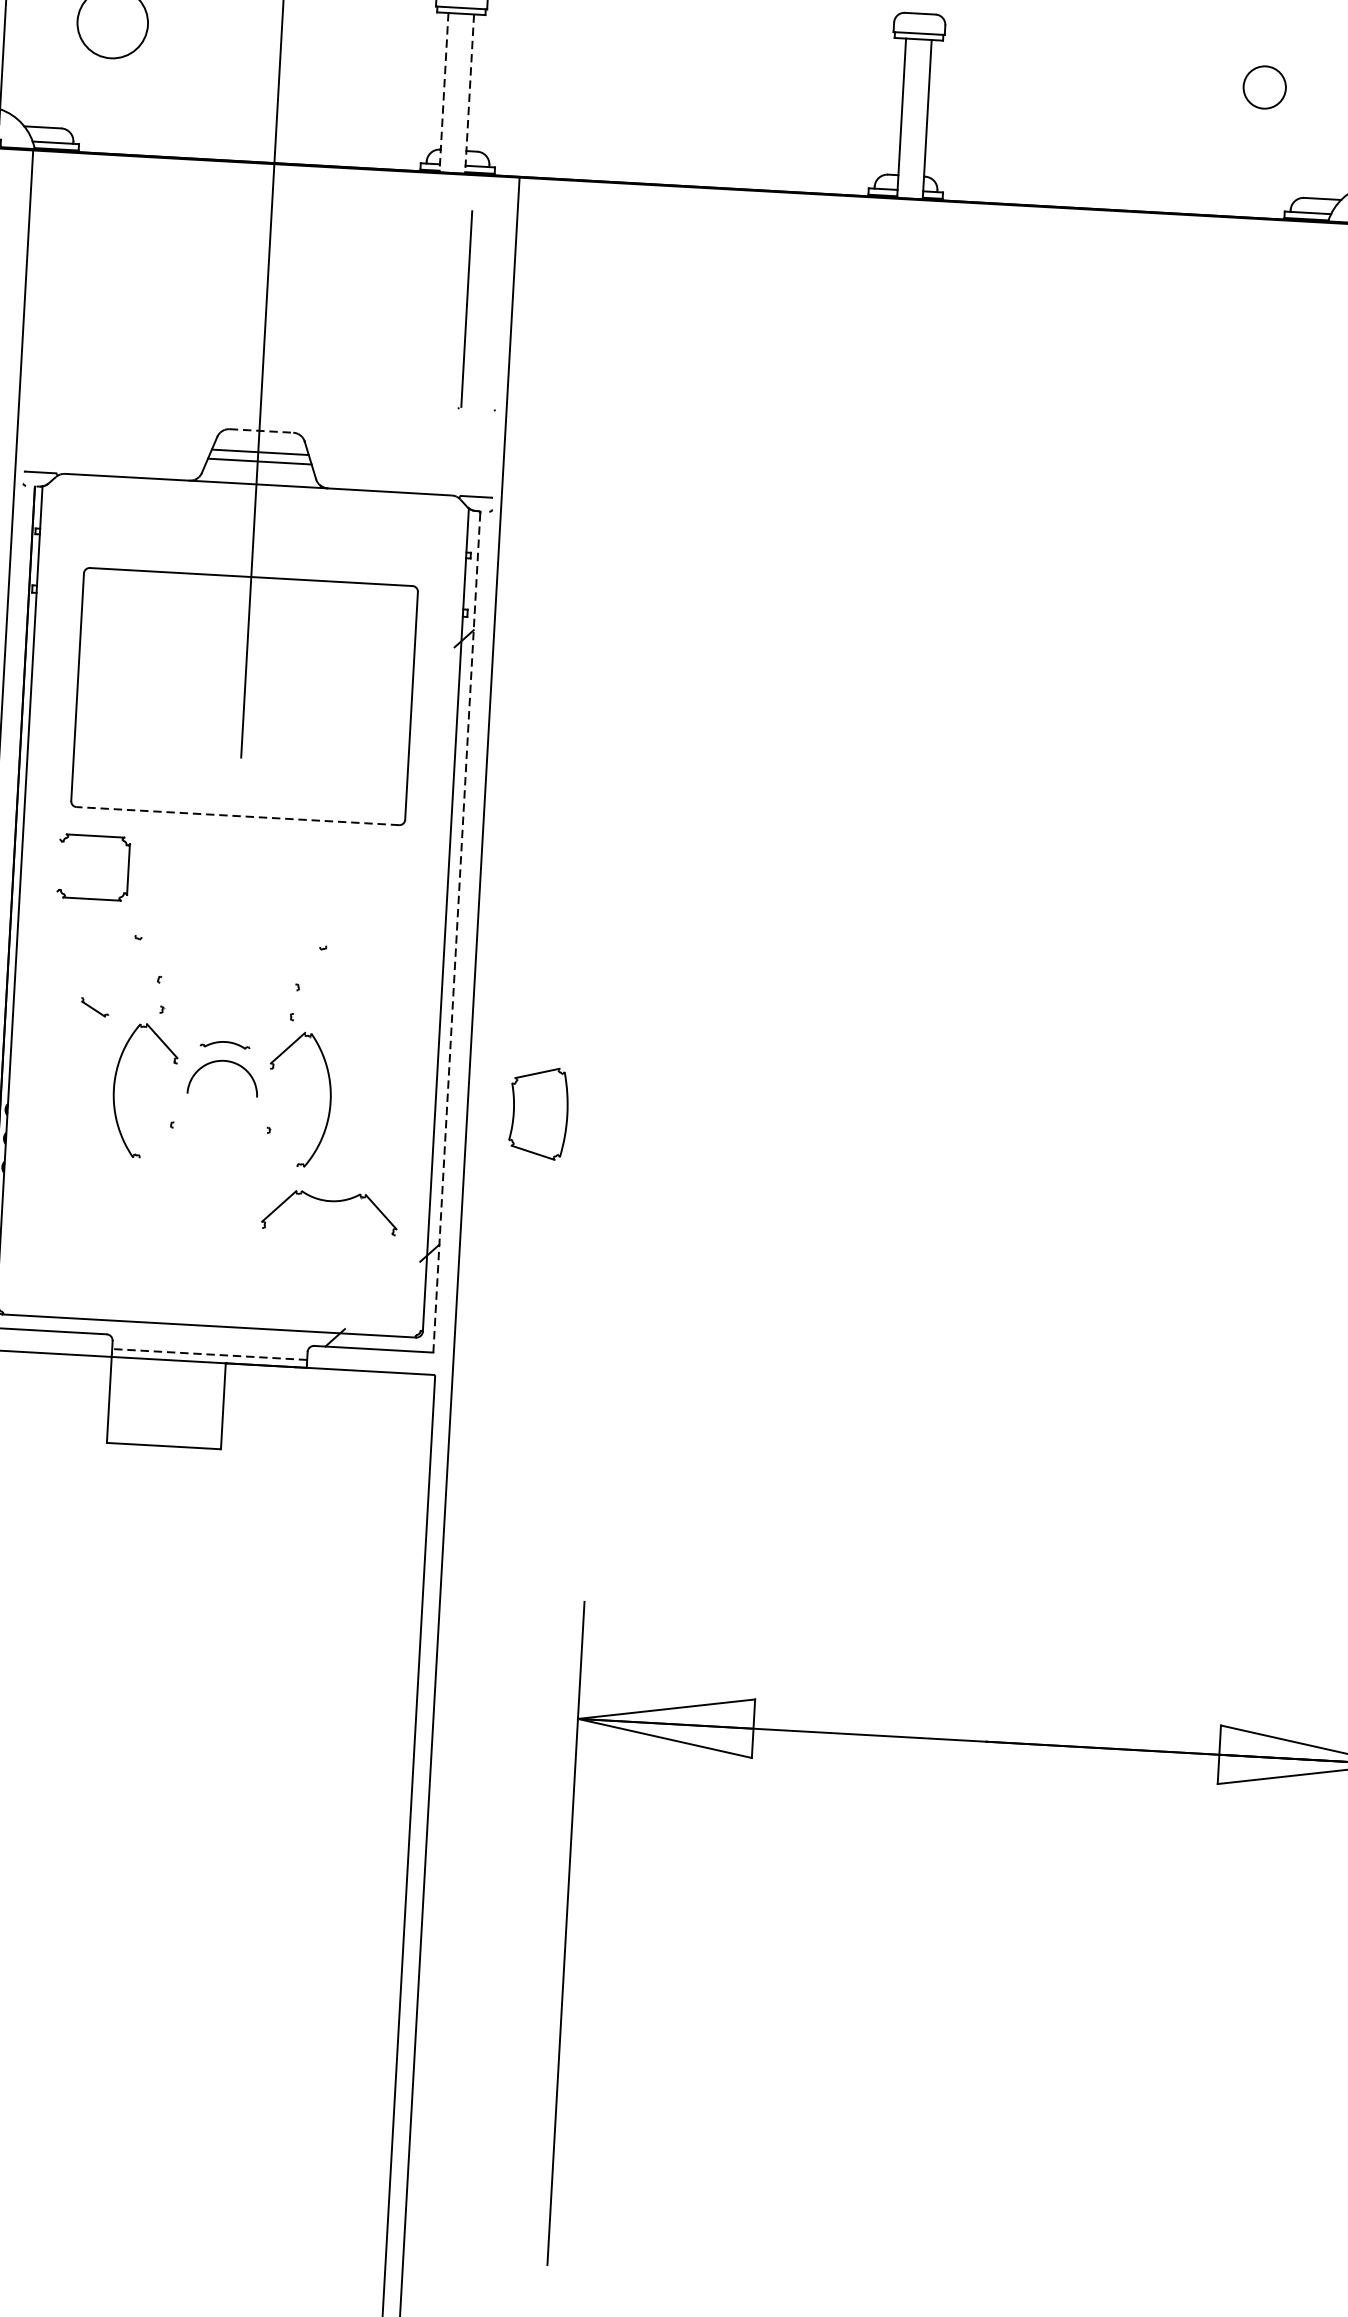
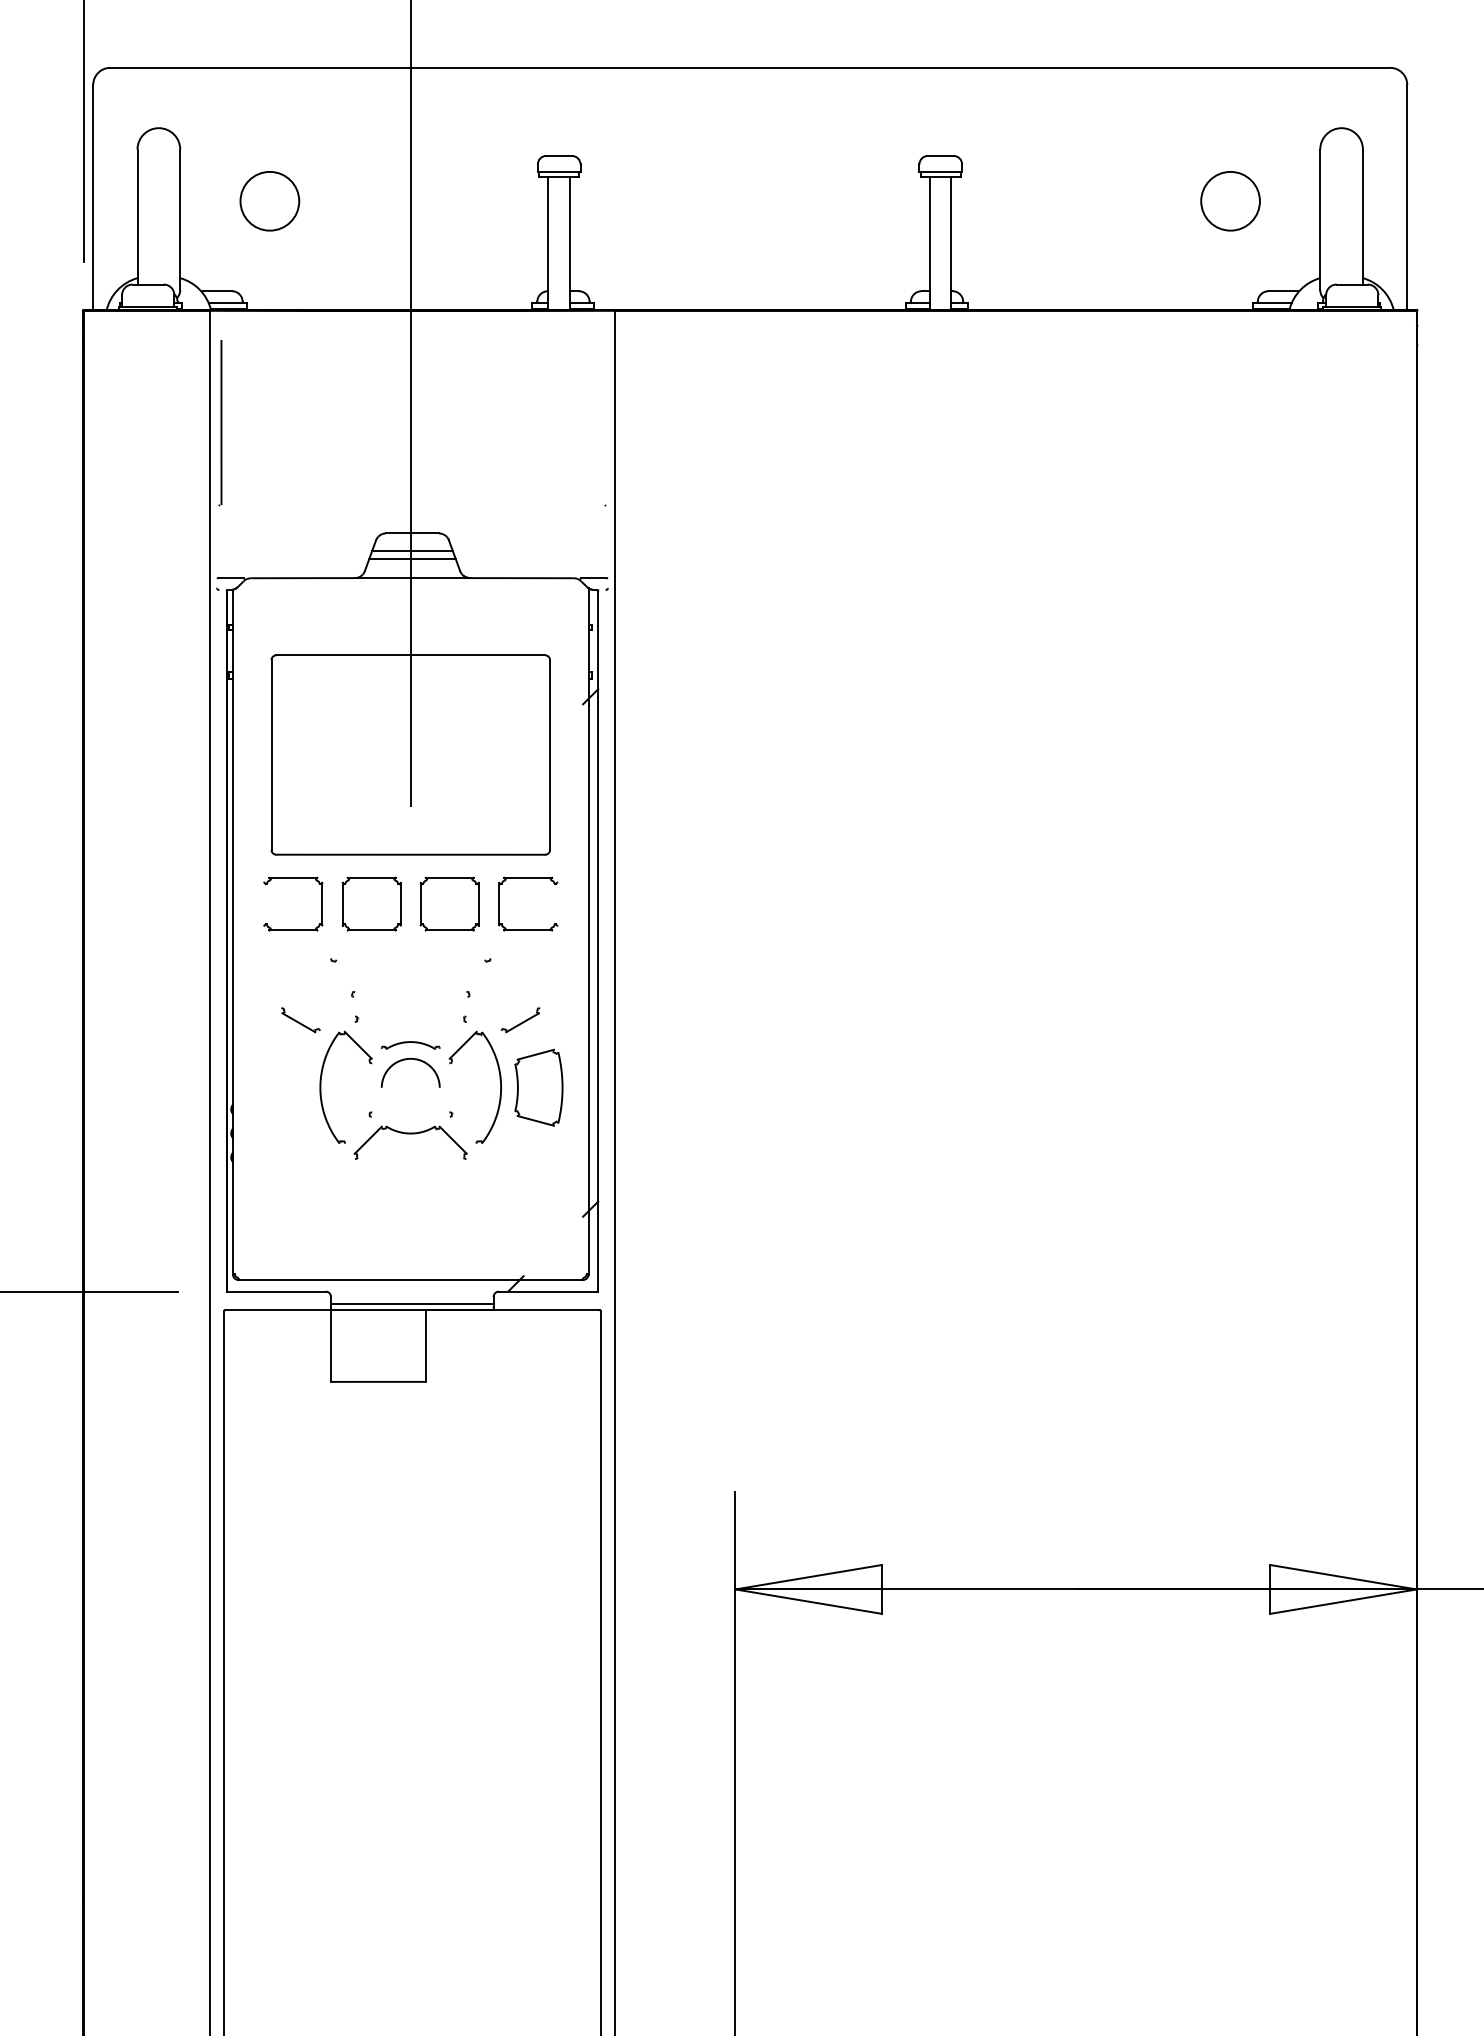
circle: (1264, 86) -> (1230, 200), size x1.67
line: (443, 93) -> (548, 244), dashed -> solid
line: (469, 95) -> (569, 244), dashed -> solid
line: (465, 310) -> (220, 423), moved
line: (262, 431) -> (413, 533), dashed -> solid
line: (237, 815) -> (410, 854), dashed -> solid
part: (377, 852) -> (528, 878), added
part: (187, 871) -> (371, 903), added
part: (281, 877) -> (449, 903), added
line: (457, 932) -> (598, 941), dashed -> solid
part: (94, 1007) -> (300, 1020), size x1.67
part: (358, 1022) -> (520, 1020), added
part: (224, 1044) -> (410, 1045), size x1.43
part: (538, 1112) -> (538, 1087), moved
part: (330, 1202) -> (410, 1134), moved
line: (208, 1354) -> (411, 1303), dashed -> solid

